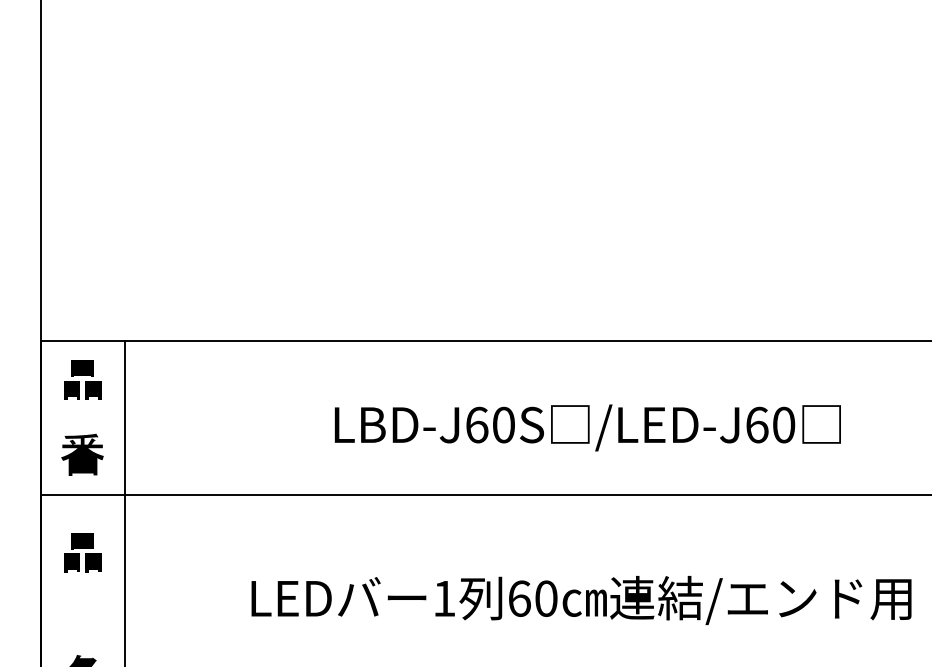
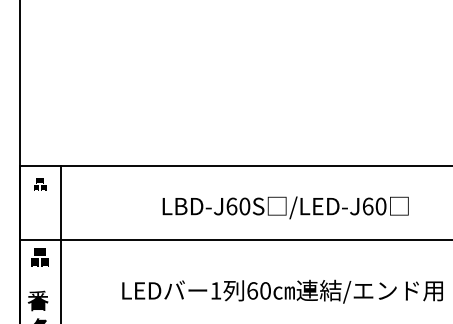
part: (81, 379) -> (39, 184), size x0.7
part: (81, 453) -> (37, 300), moved
part: (81, 552) -> (39, 257), moved

